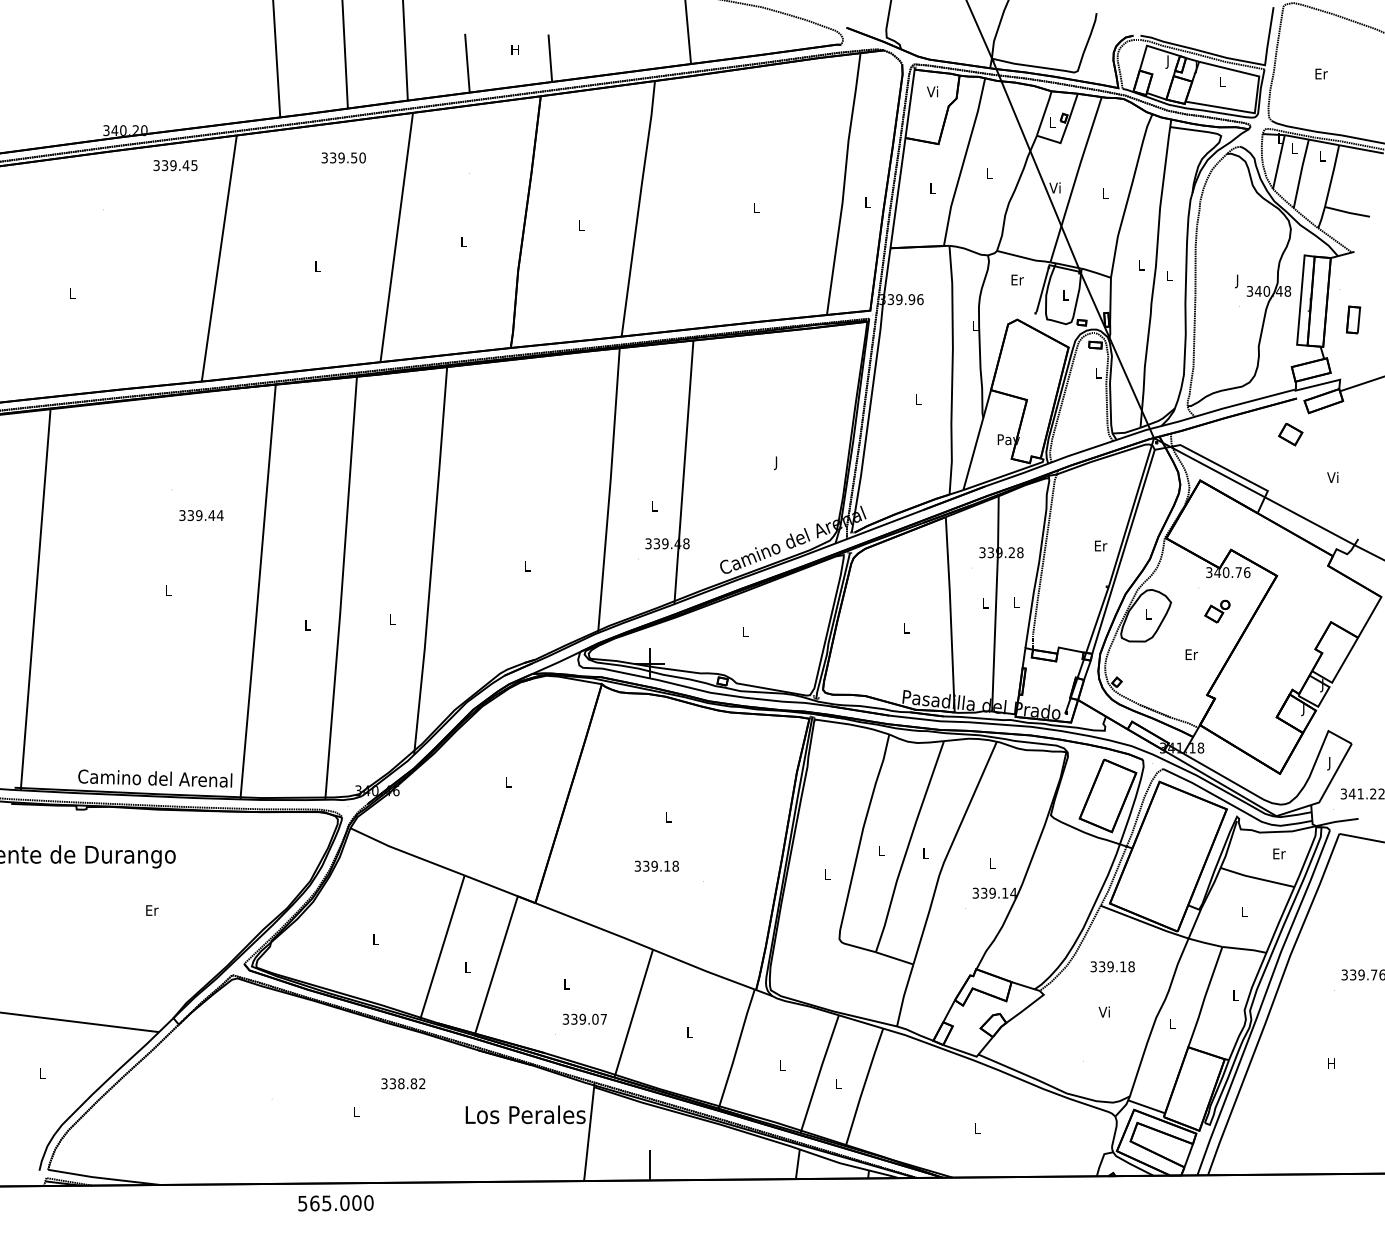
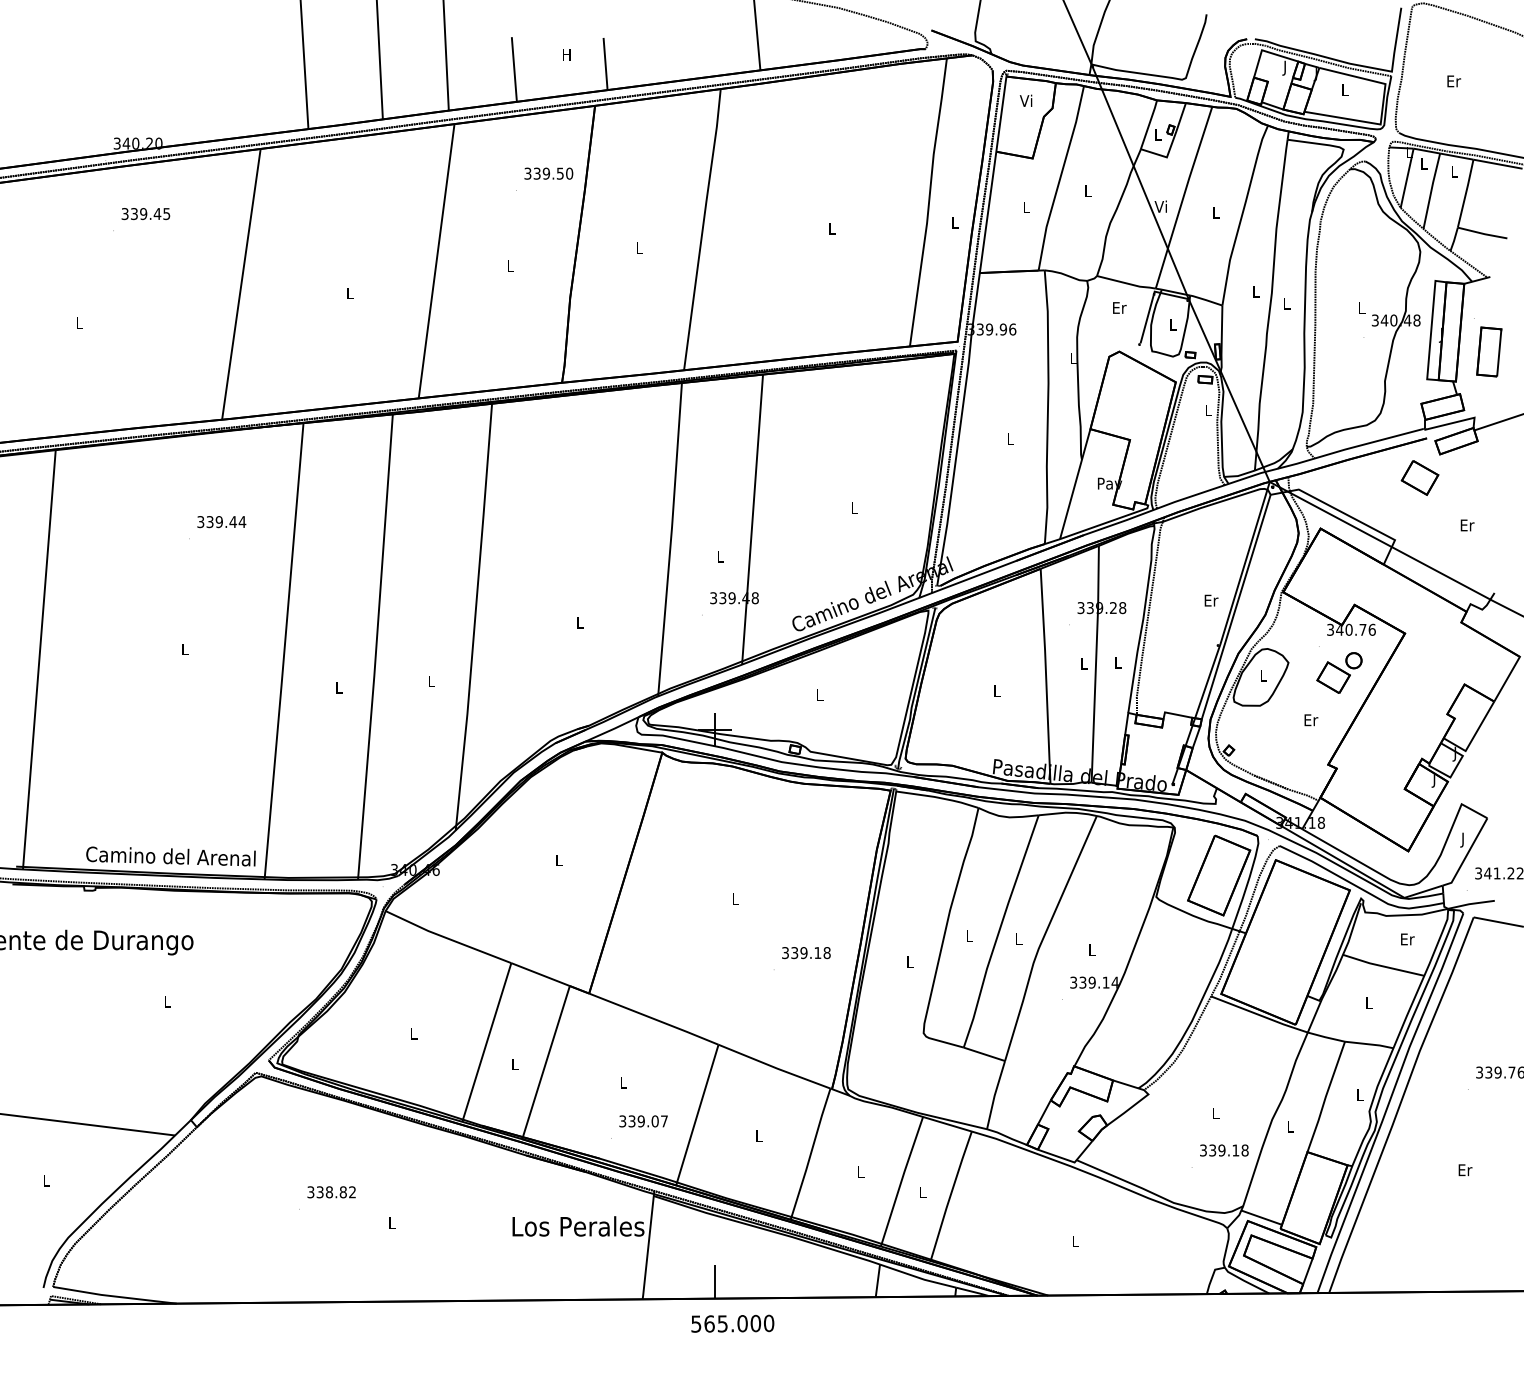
text: (343, 157) -> (548, 173), moved
text: (175, 165) -> (145, 213), moved
text: (1237, 281) -> (1361, 309), J -> L
part: (1353, 319) -> (1489, 351), size x1.67
part: (1290, 434) -> (1419, 477), size x1.43
text: (776, 463) -> (854, 509), J -> L
text: (1333, 476) -> (1467, 524), Vi -> Er
text: (201, 515) -> (221, 521), moved
part: (1217, 611) -> (1339, 672), size x1.67
text: (656, 865) -> (806, 952), moved
text: (152, 910) -> (167, 1001), Er -> L
text: (1112, 966) -> (1224, 1150), moved
text: (1103, 1011) -> (1214, 1112), Vi -> L
text: (1331, 1063) -> (1465, 1169), H -> Er
text: (403, 1083) -> (331, 1191), moved
text: (335, 1203) -> (732, 1324), moved

